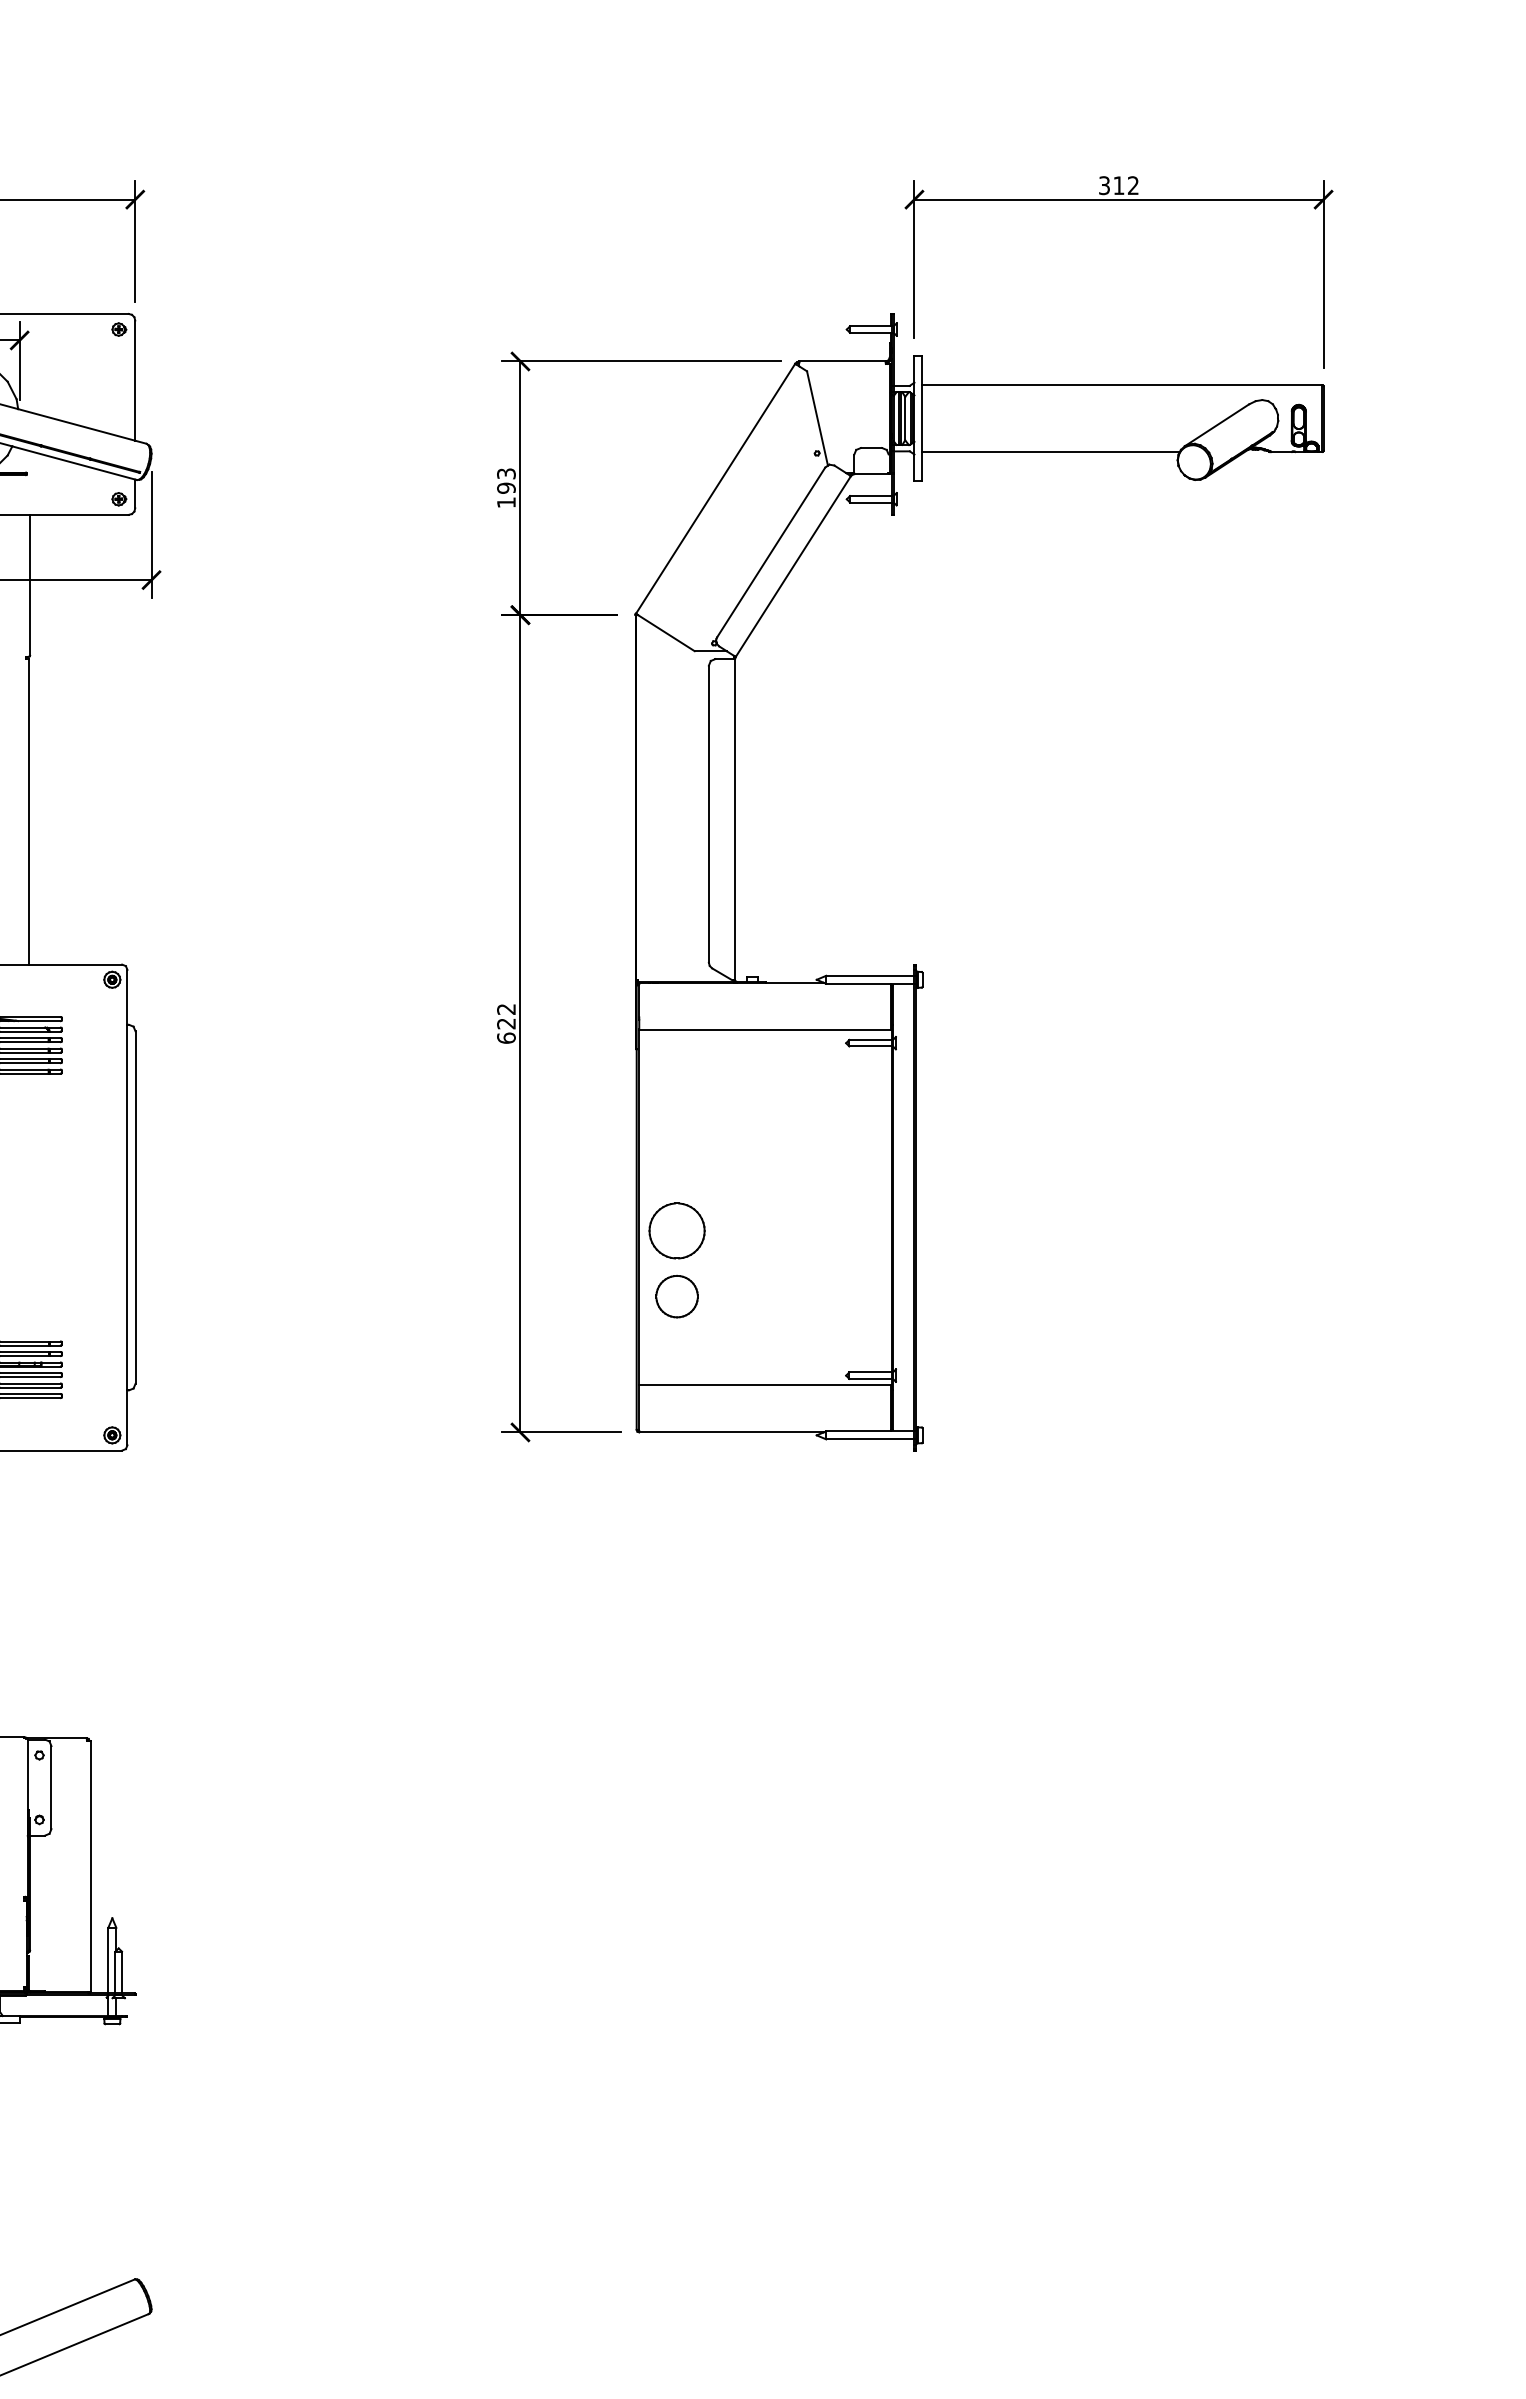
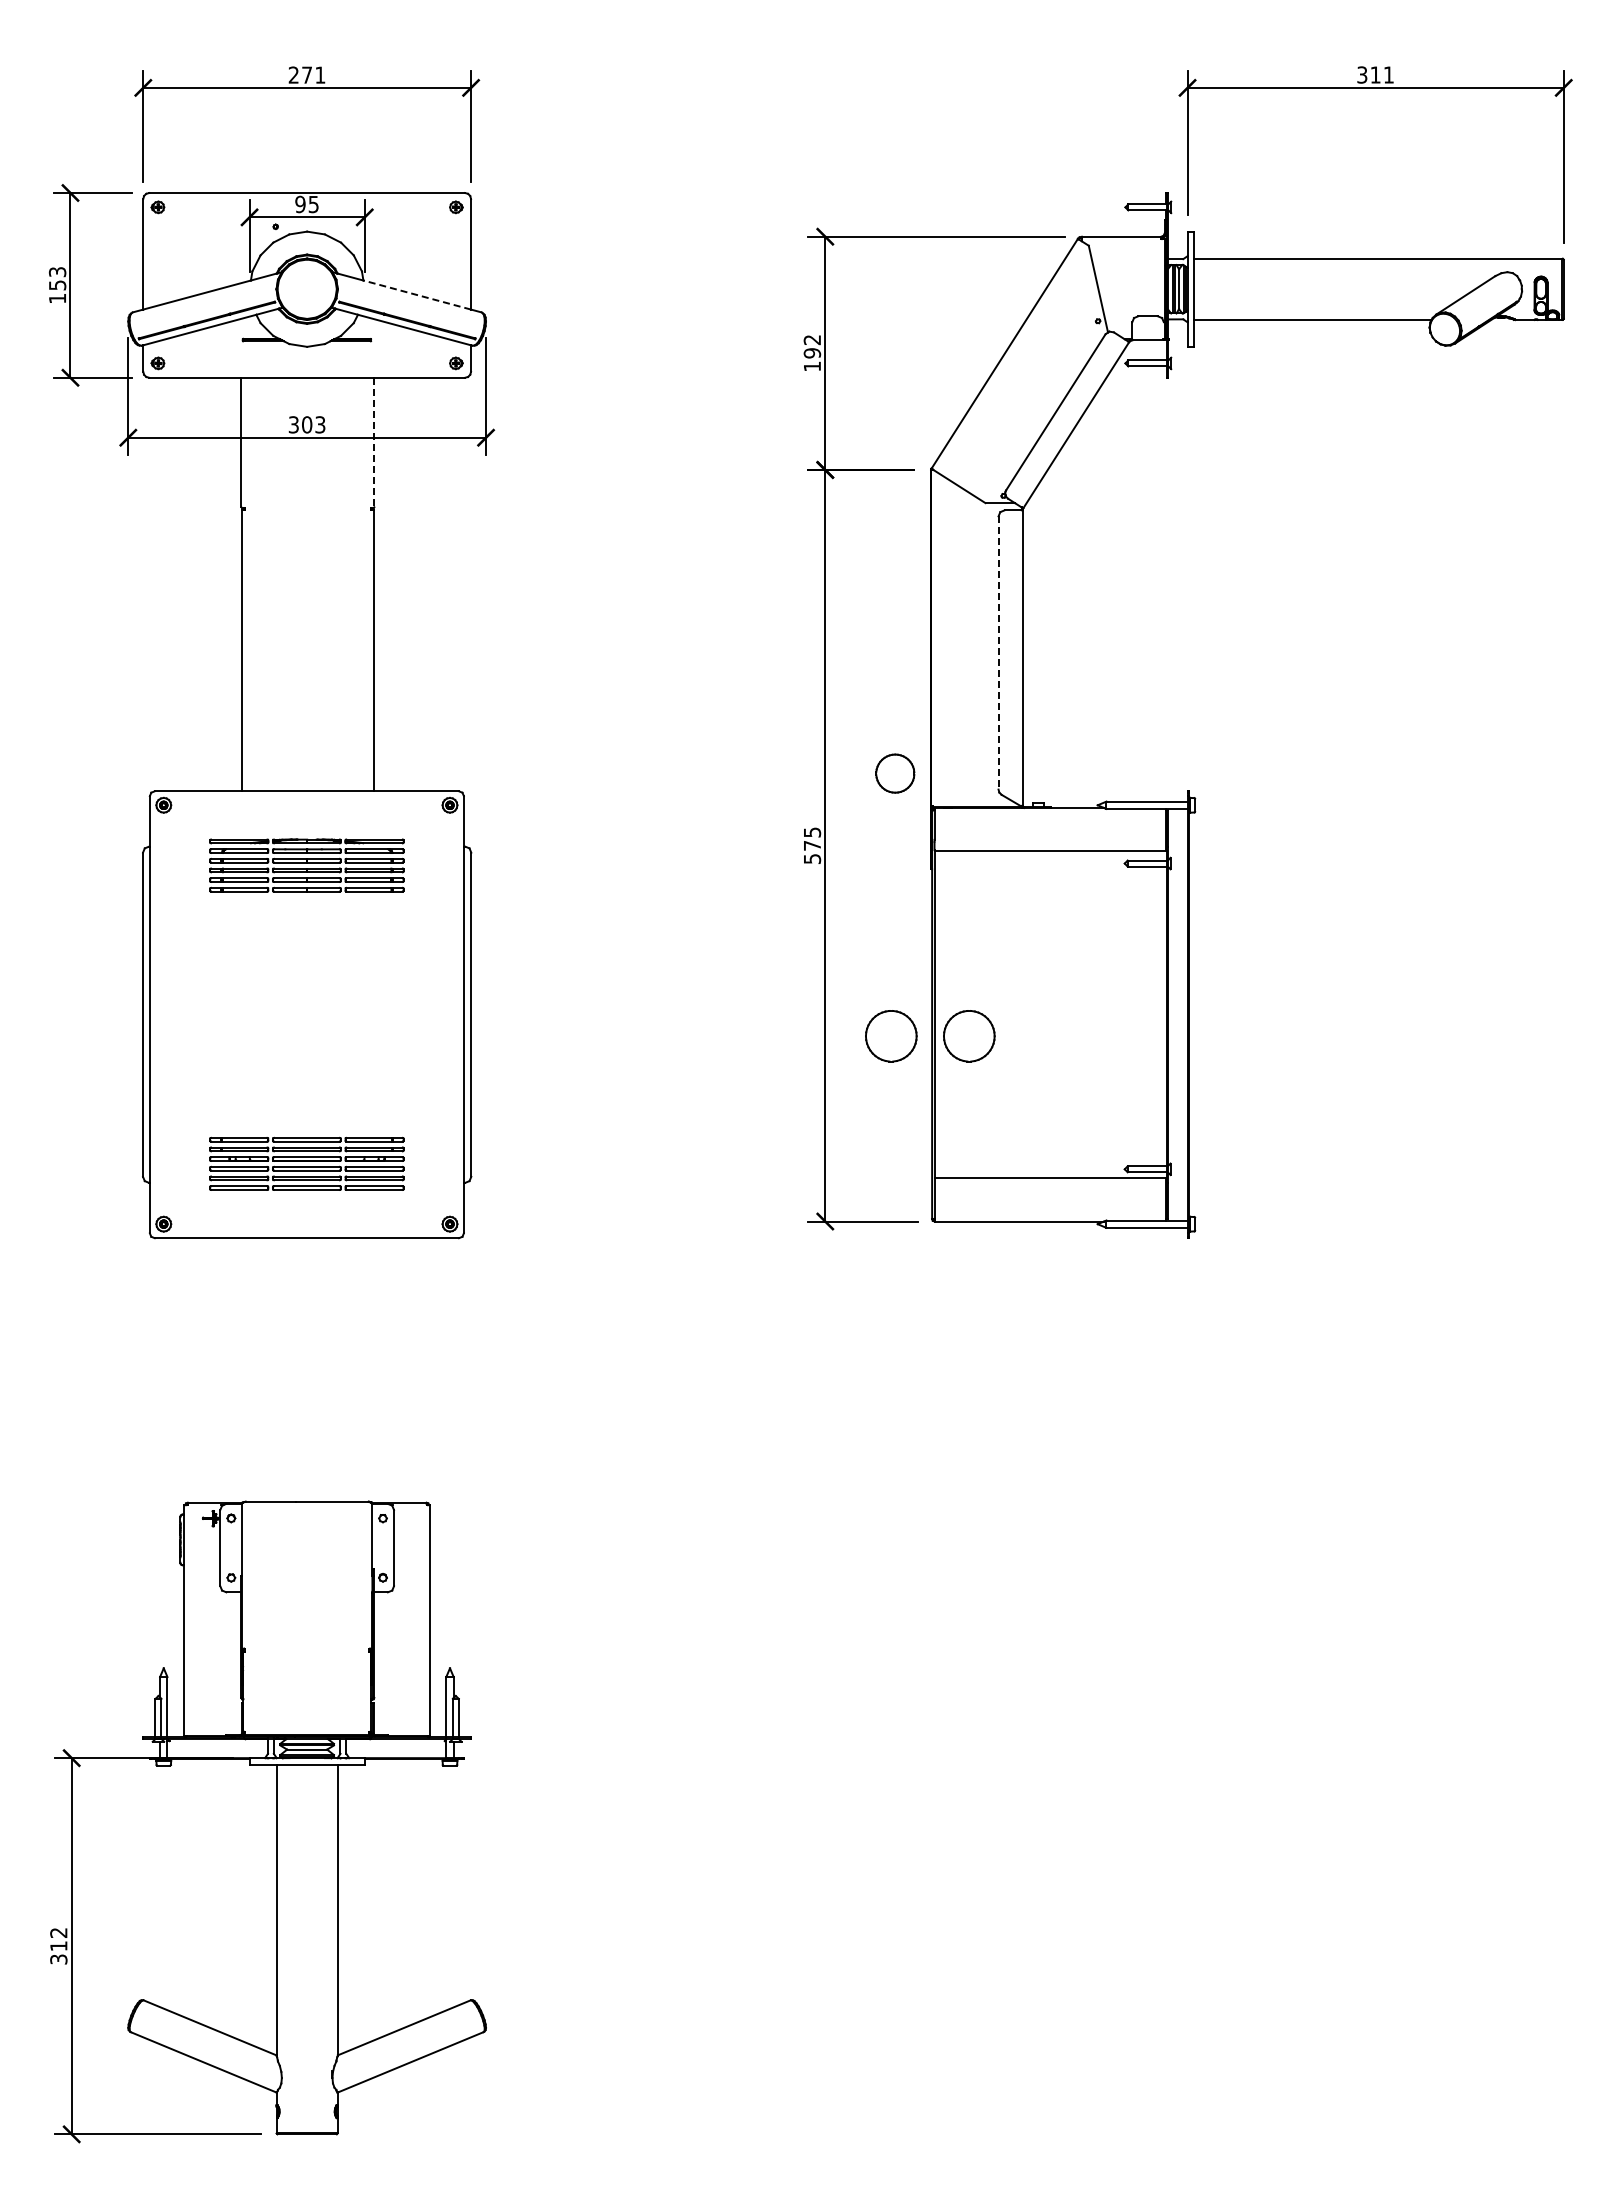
text: (1132, 185) -> (1388, 74), 312 -> 311
line: (77, 425) -> (417, 295), solid -> dashed
text: (506, 473) -> (812, 339), 193 -> 192
line: (30, 585) -> (374, 442), solid -> dashed
line: (708, 813) -> (998, 652), solid -> dashed
text: (506, 1023) -> (812, 845), 622 -> 575
part: (592, 1231) -> (891, 1036), added
part: (677, 1296) -> (895, 773), moved

